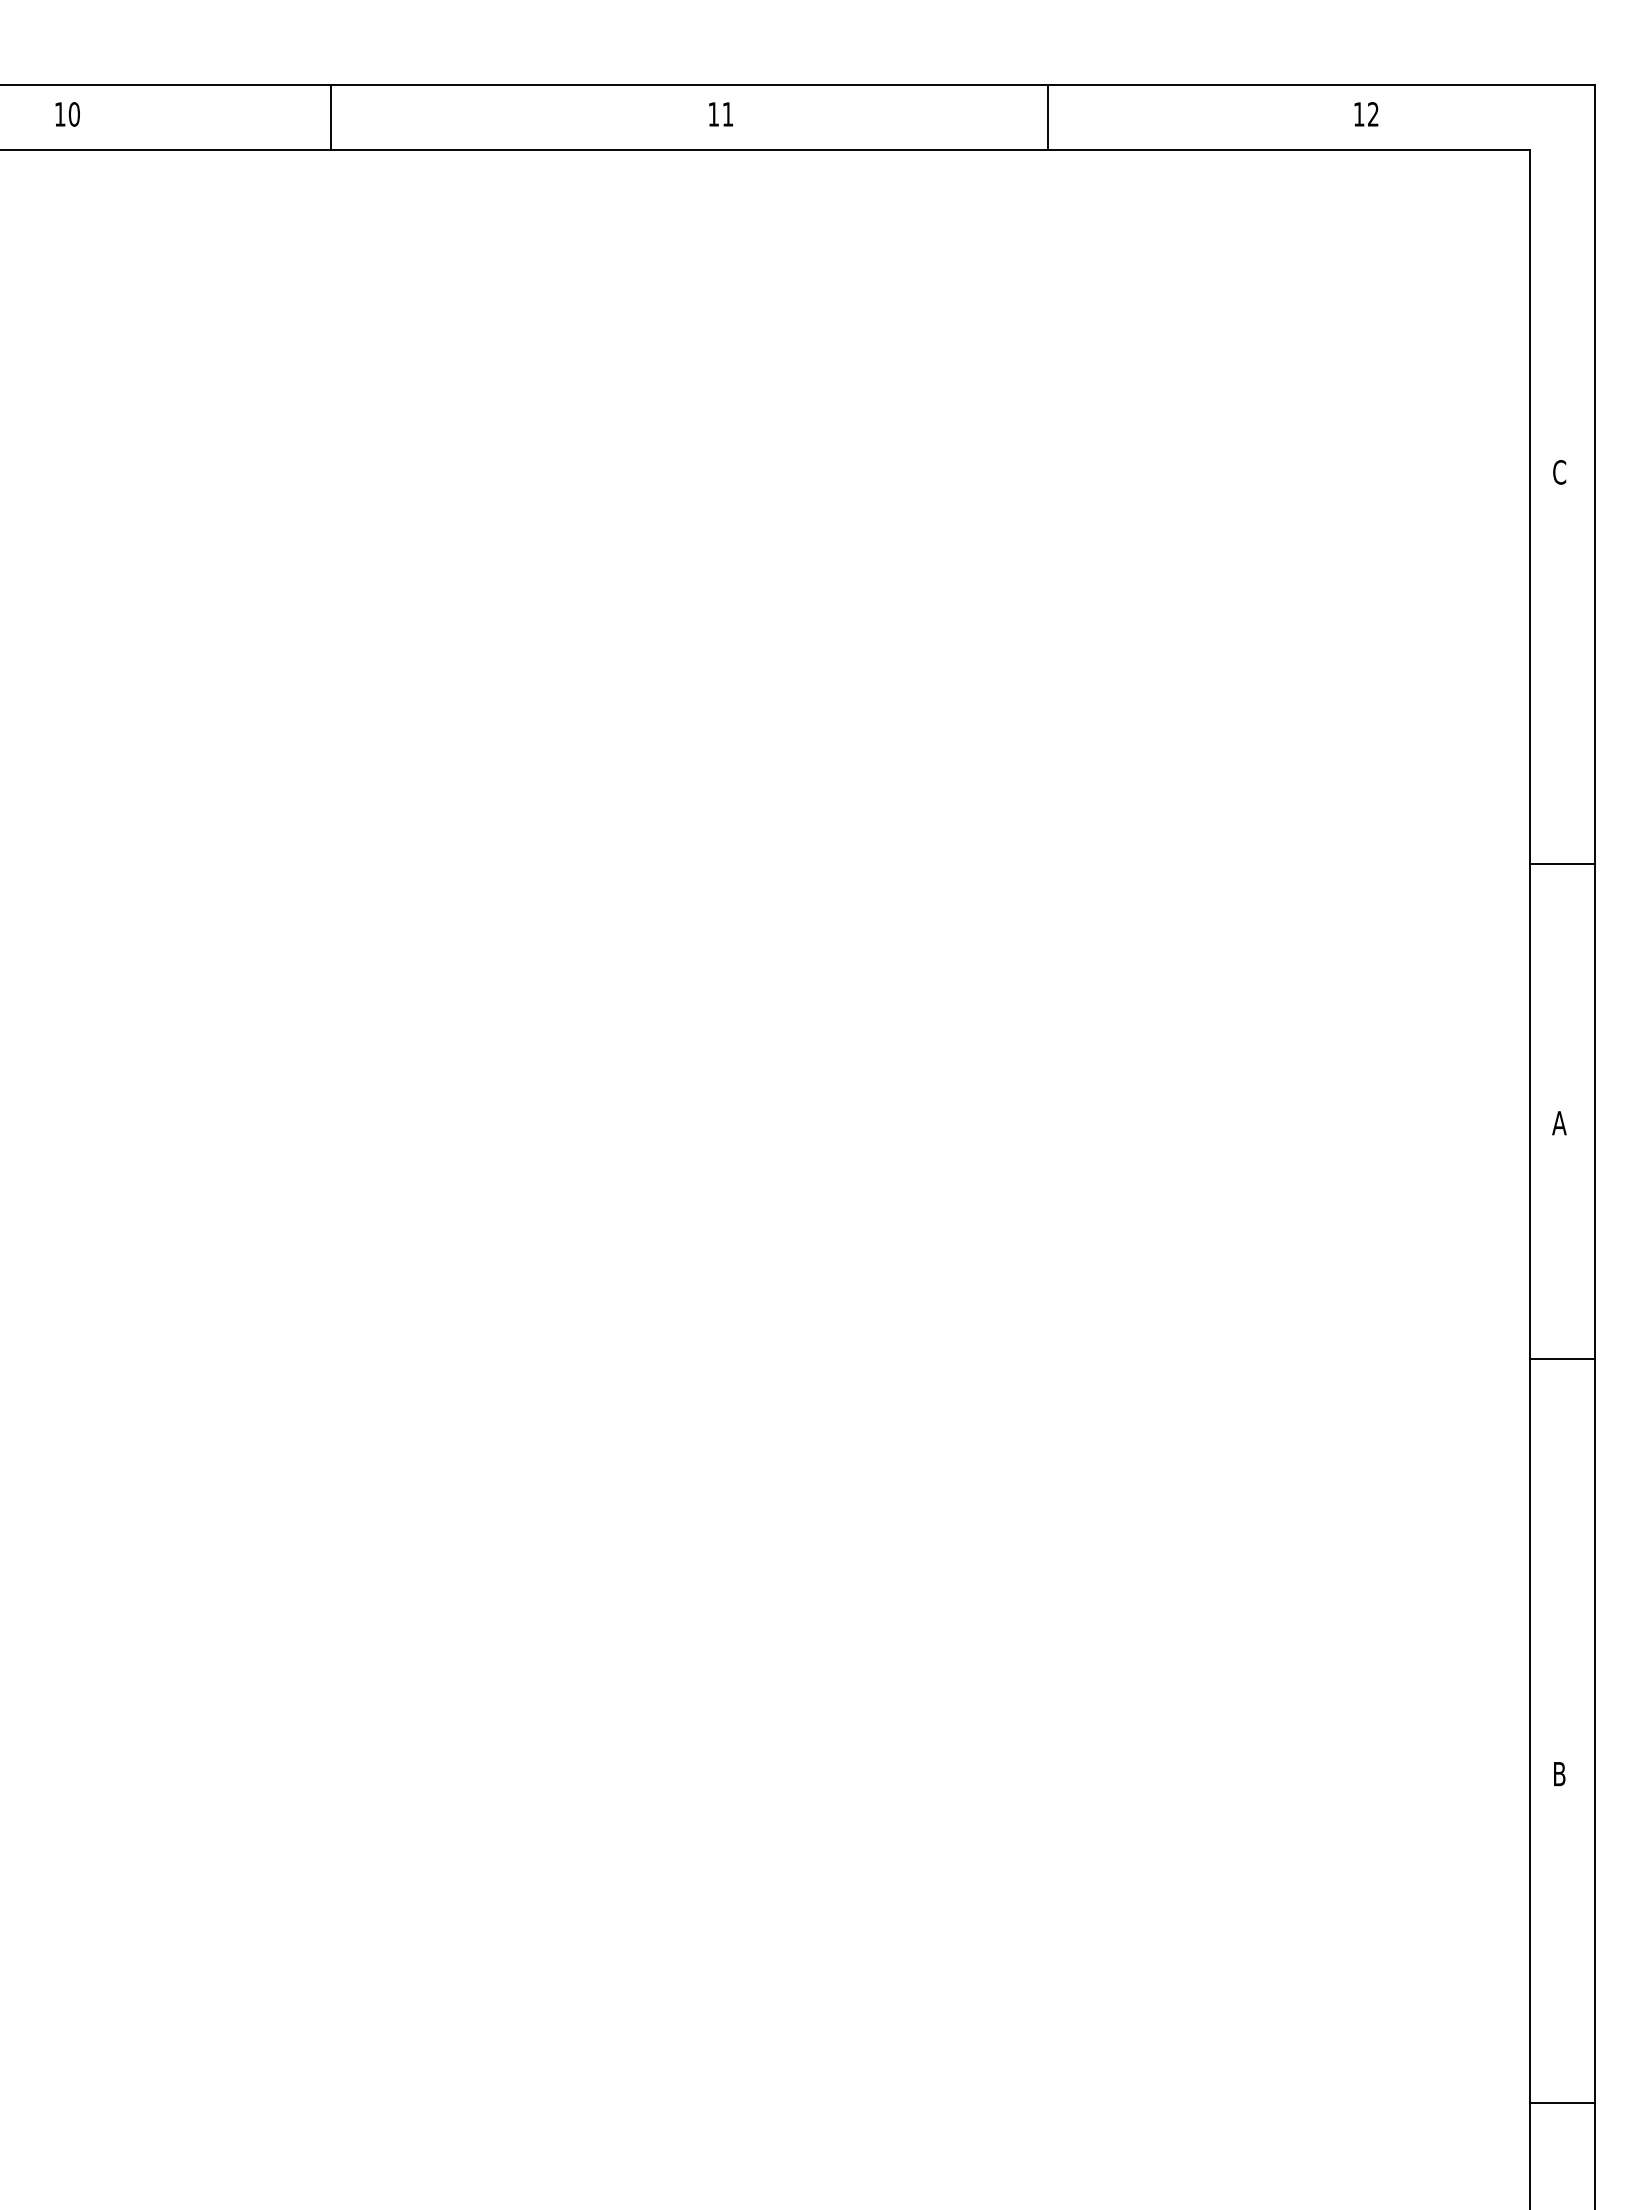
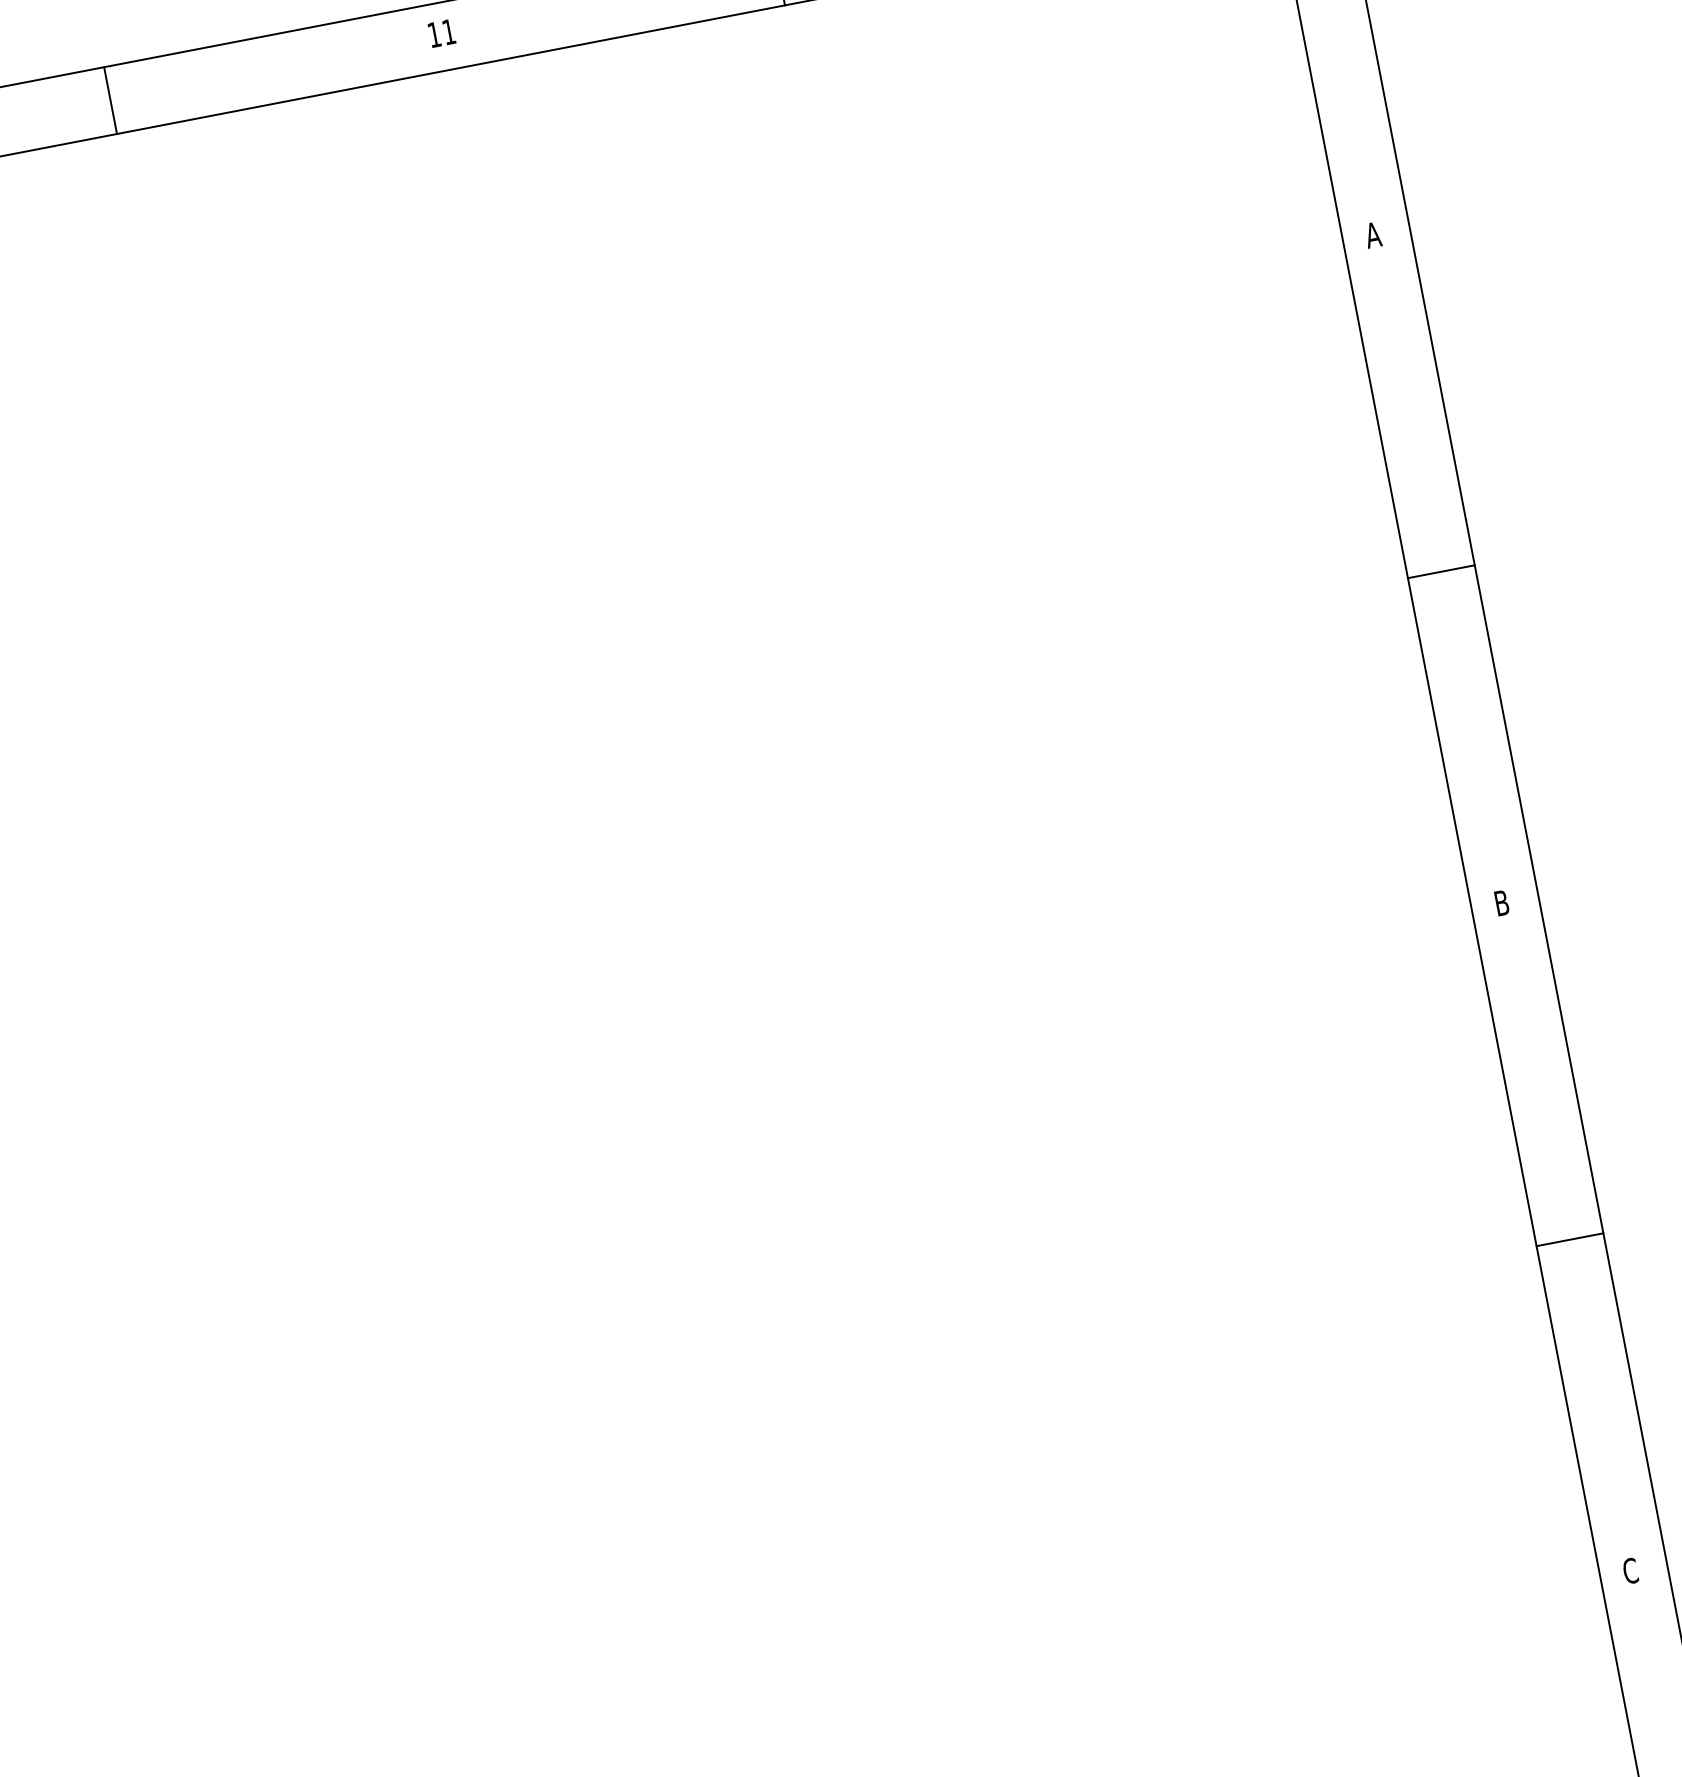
line: (330, 117) -> (110, 100), moved
text: (1559, 472) -> (1373, 235), C -> A
line: (1562, 864) -> (1441, 572), moved
text: (1559, 1123) -> (1501, 903), A -> B
line: (1562, 1358) -> (1569, 1239), moved
text: (1559, 1773) -> (1630, 1570), B -> C

